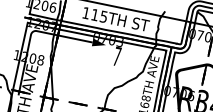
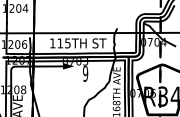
text: (117, 56) -> (85, 73), 7 -> 9

